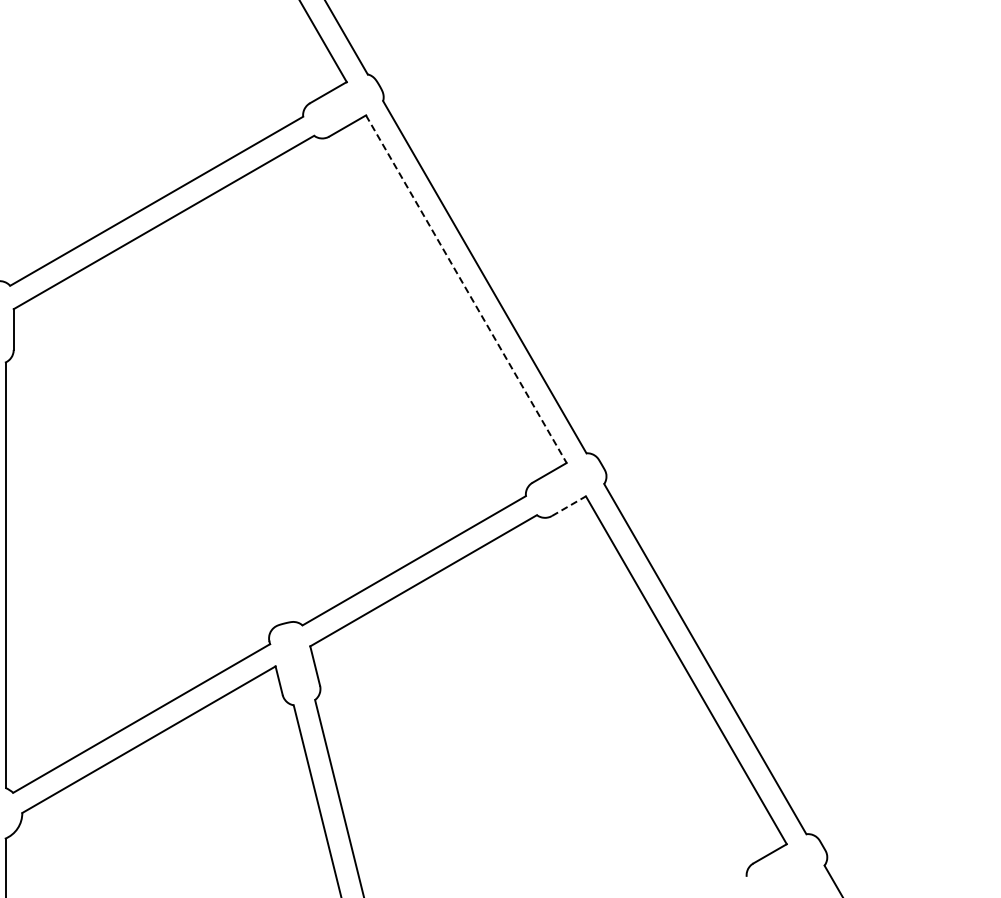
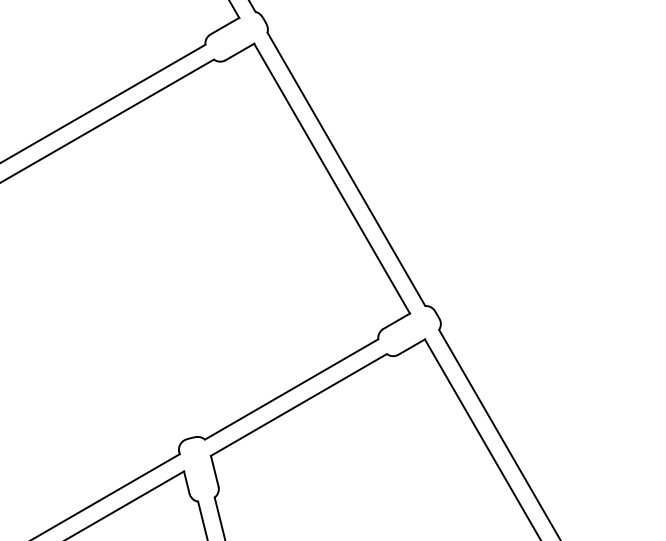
line: (466, 289) -> (332, 178), dashed -> solid
line: (569, 506) -> (412, 347), dashed -> solid

